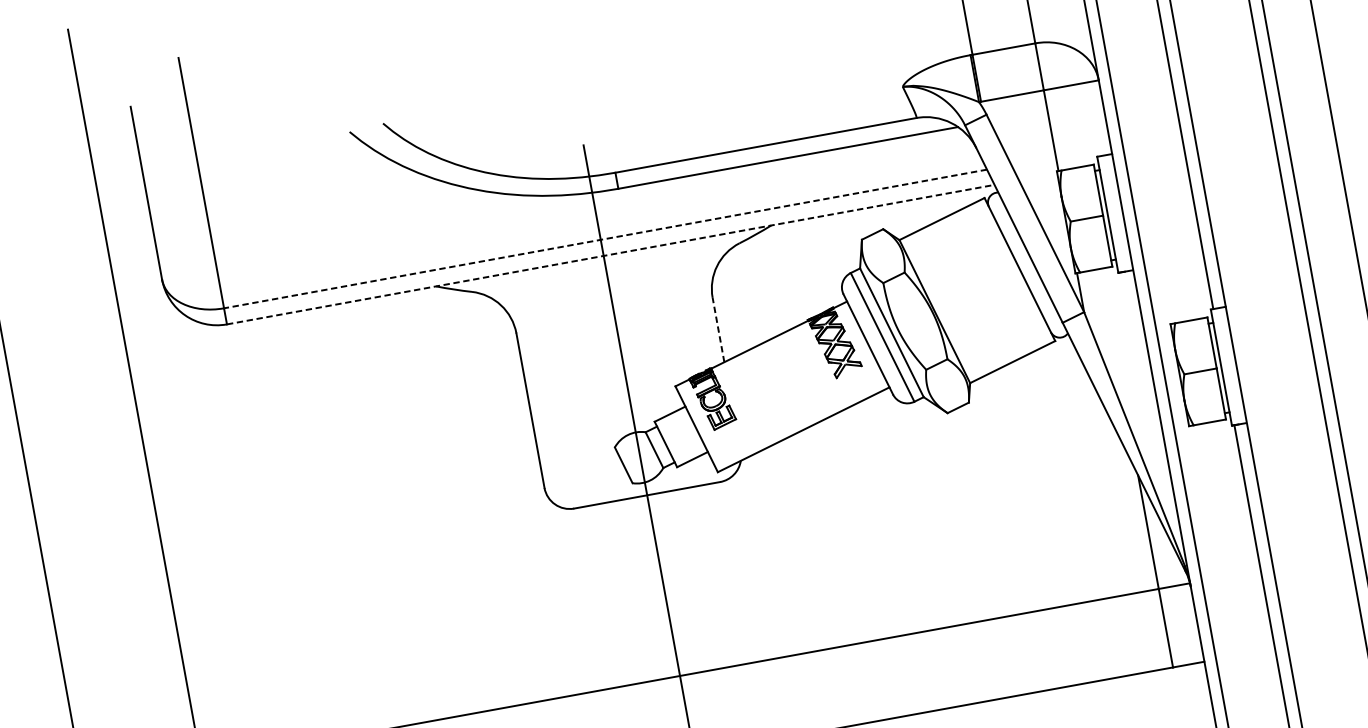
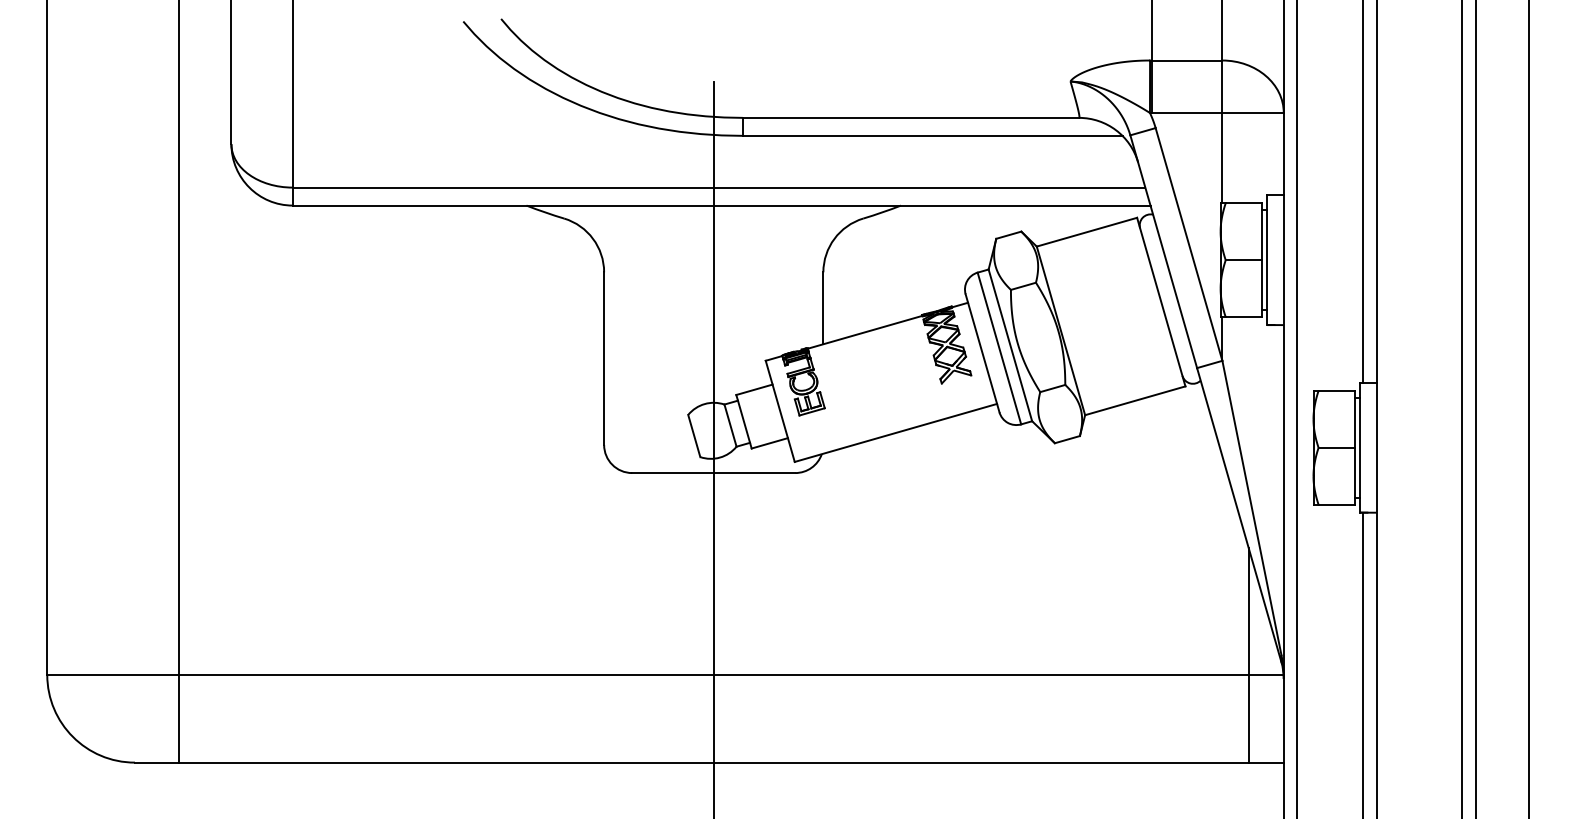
line: (604, 238) -> (718, 187), dashed -> solid
line: (610, 254) -> (721, 205), dashed -> solid
line: (718, 330) -> (823, 308), dashed -> solid

